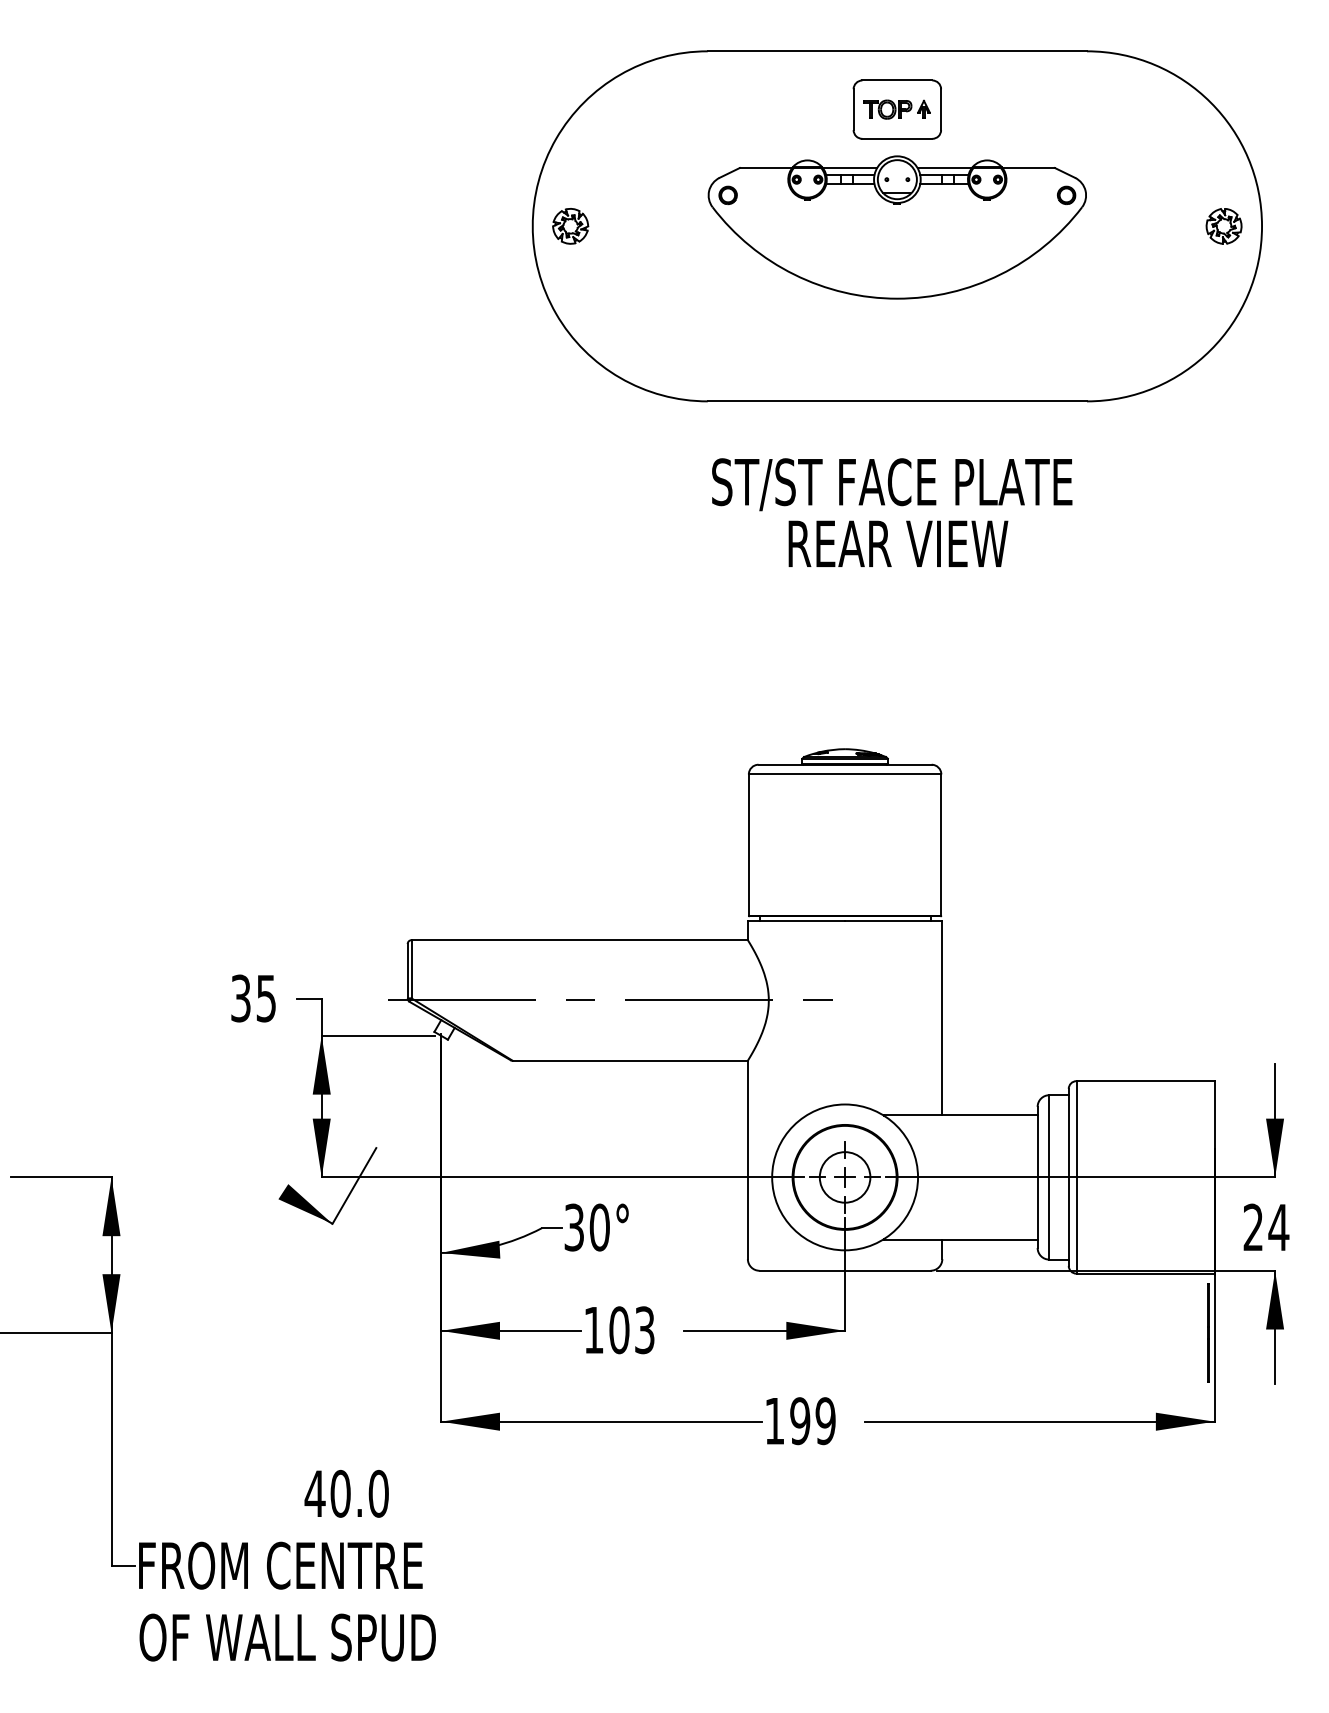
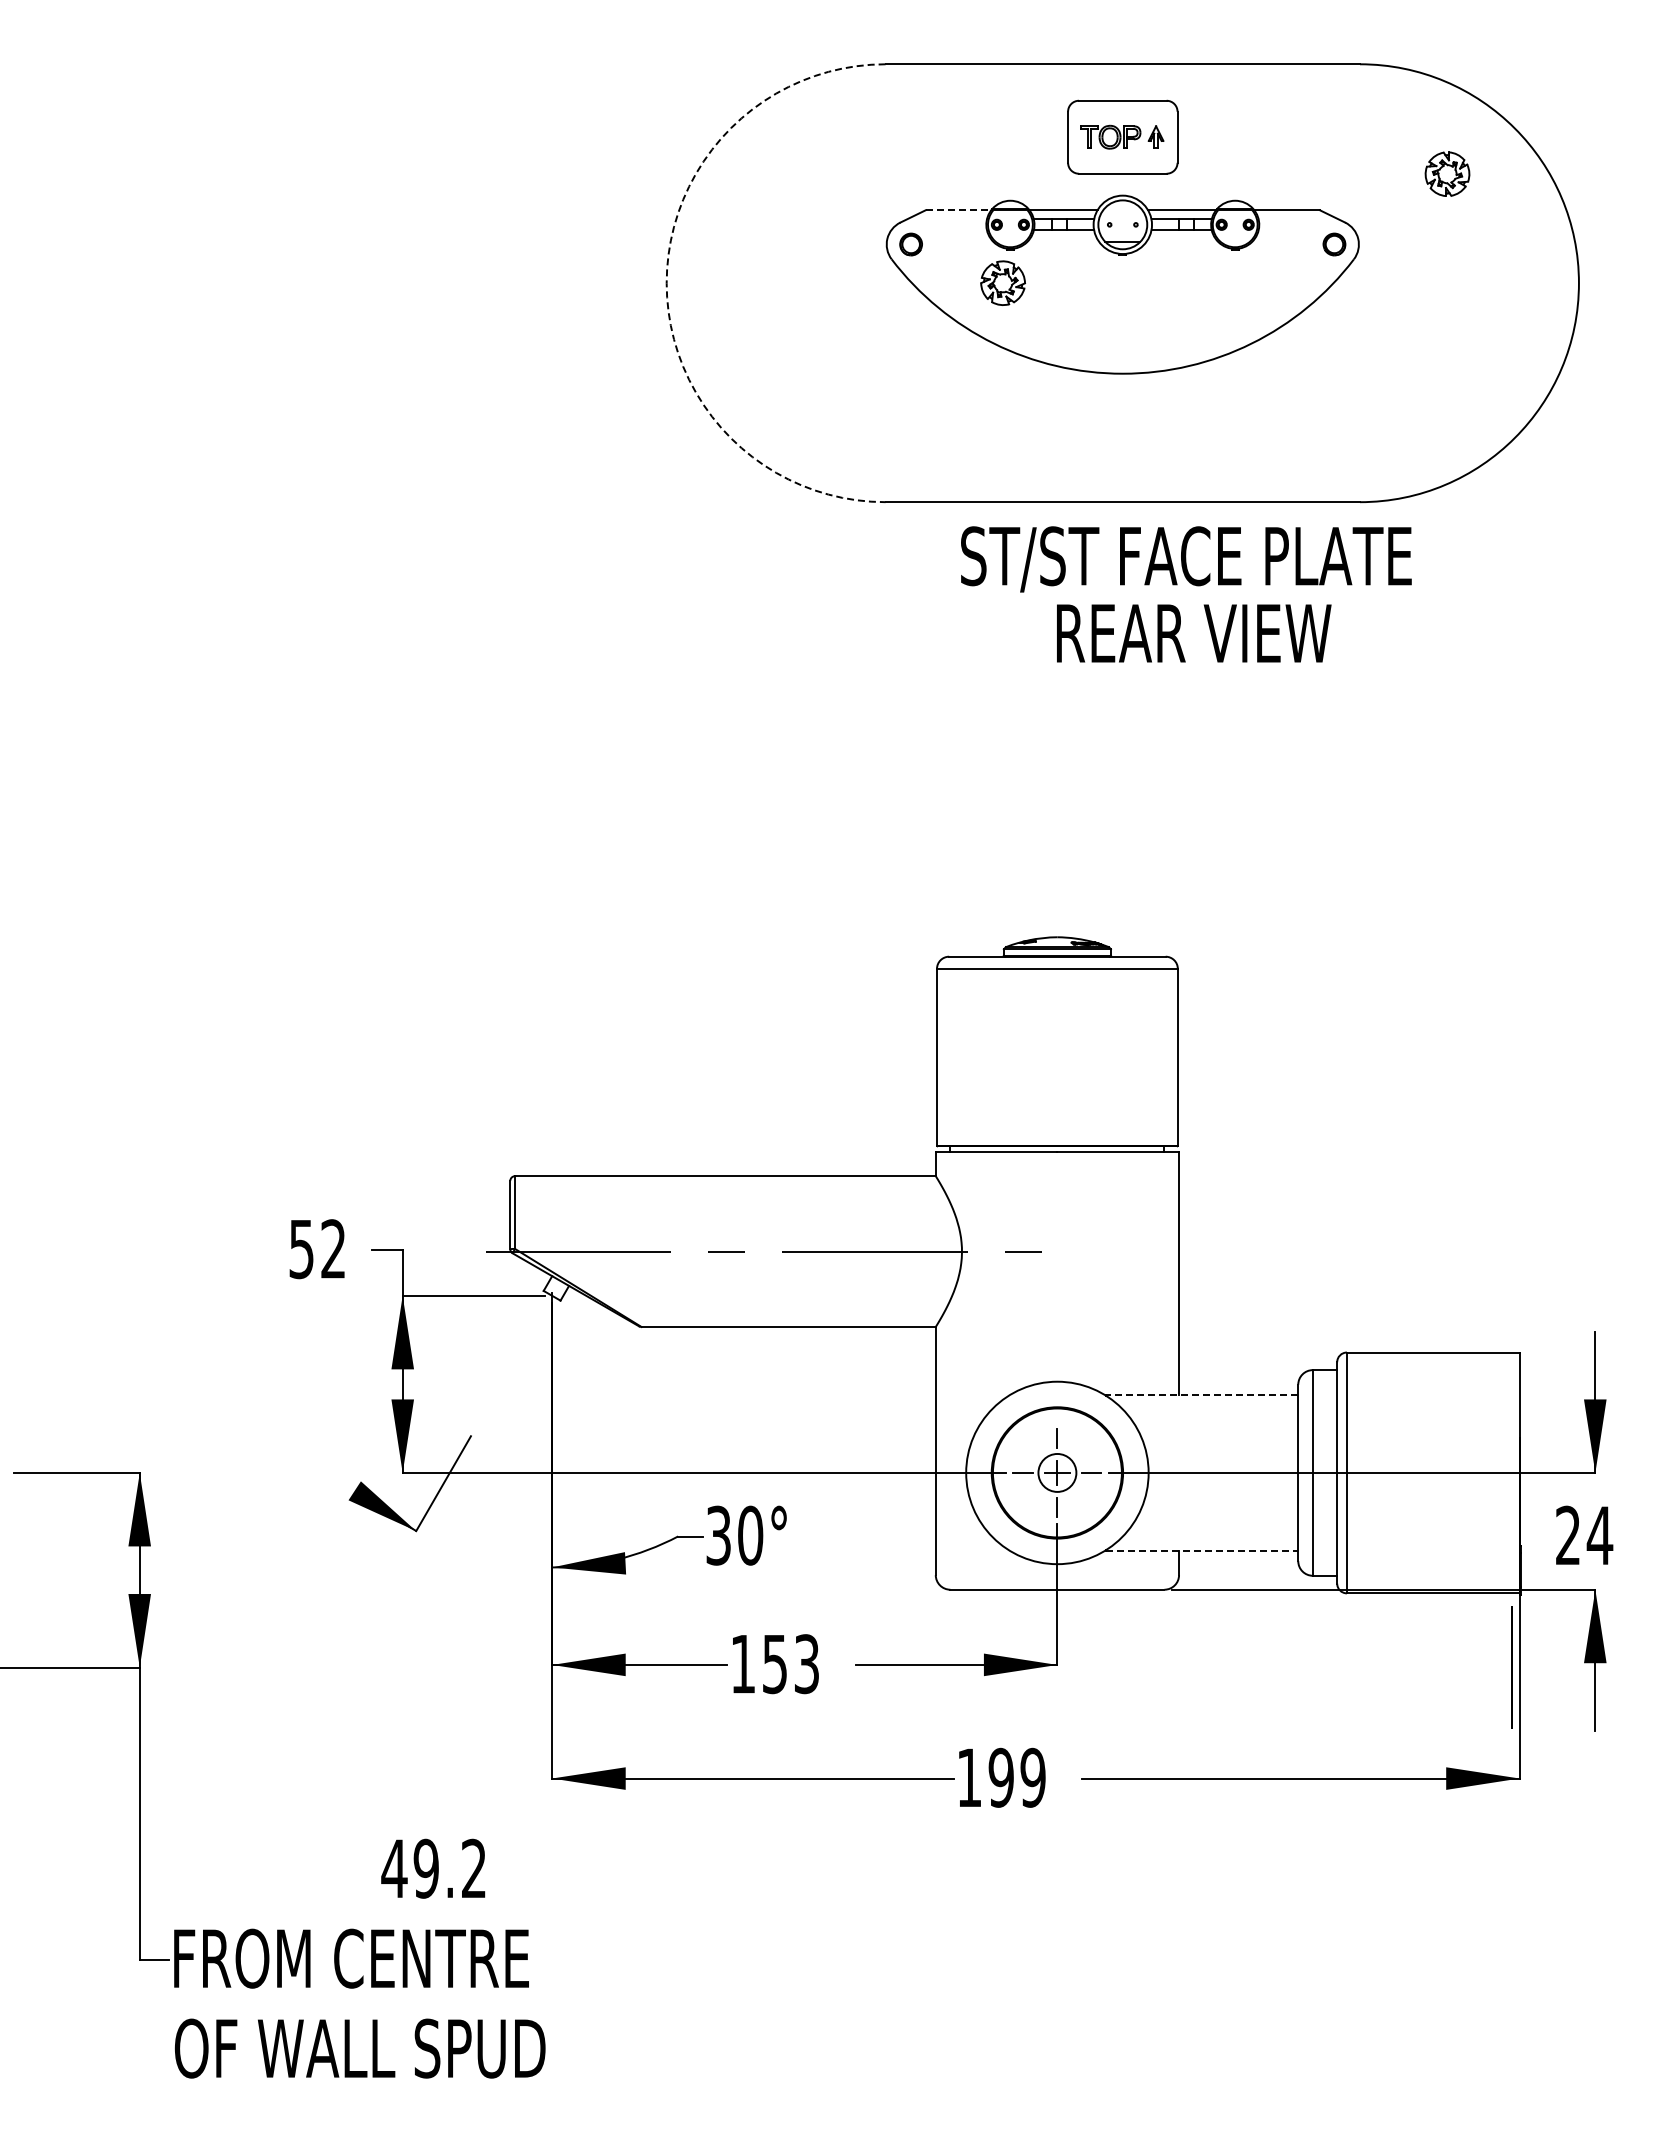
line: (766, 168) -> (958, 210), solid -> dashed
part: (570, 225) -> (1002, 282), moved
part: (1224, 225) -> (1447, 173), moved
arc: (532, 226) -> (666, 283), solid -> dashed
text: (892, 512) -> (1186, 594), moved
text: (253, 998) -> (317, 1249), 35 -> 52
line: (960, 1115) -> (1201, 1395), solid -> dashed
circle: (845, 1177) -> (1057, 1472), size x0.6
line: (961, 1239) -> (1202, 1550), solid -> dashed
text: (618, 1330) -> (774, 1664), 103 -> 153
text: (359, 1493) -> (449, 1868), 40.0 -> 49.2

